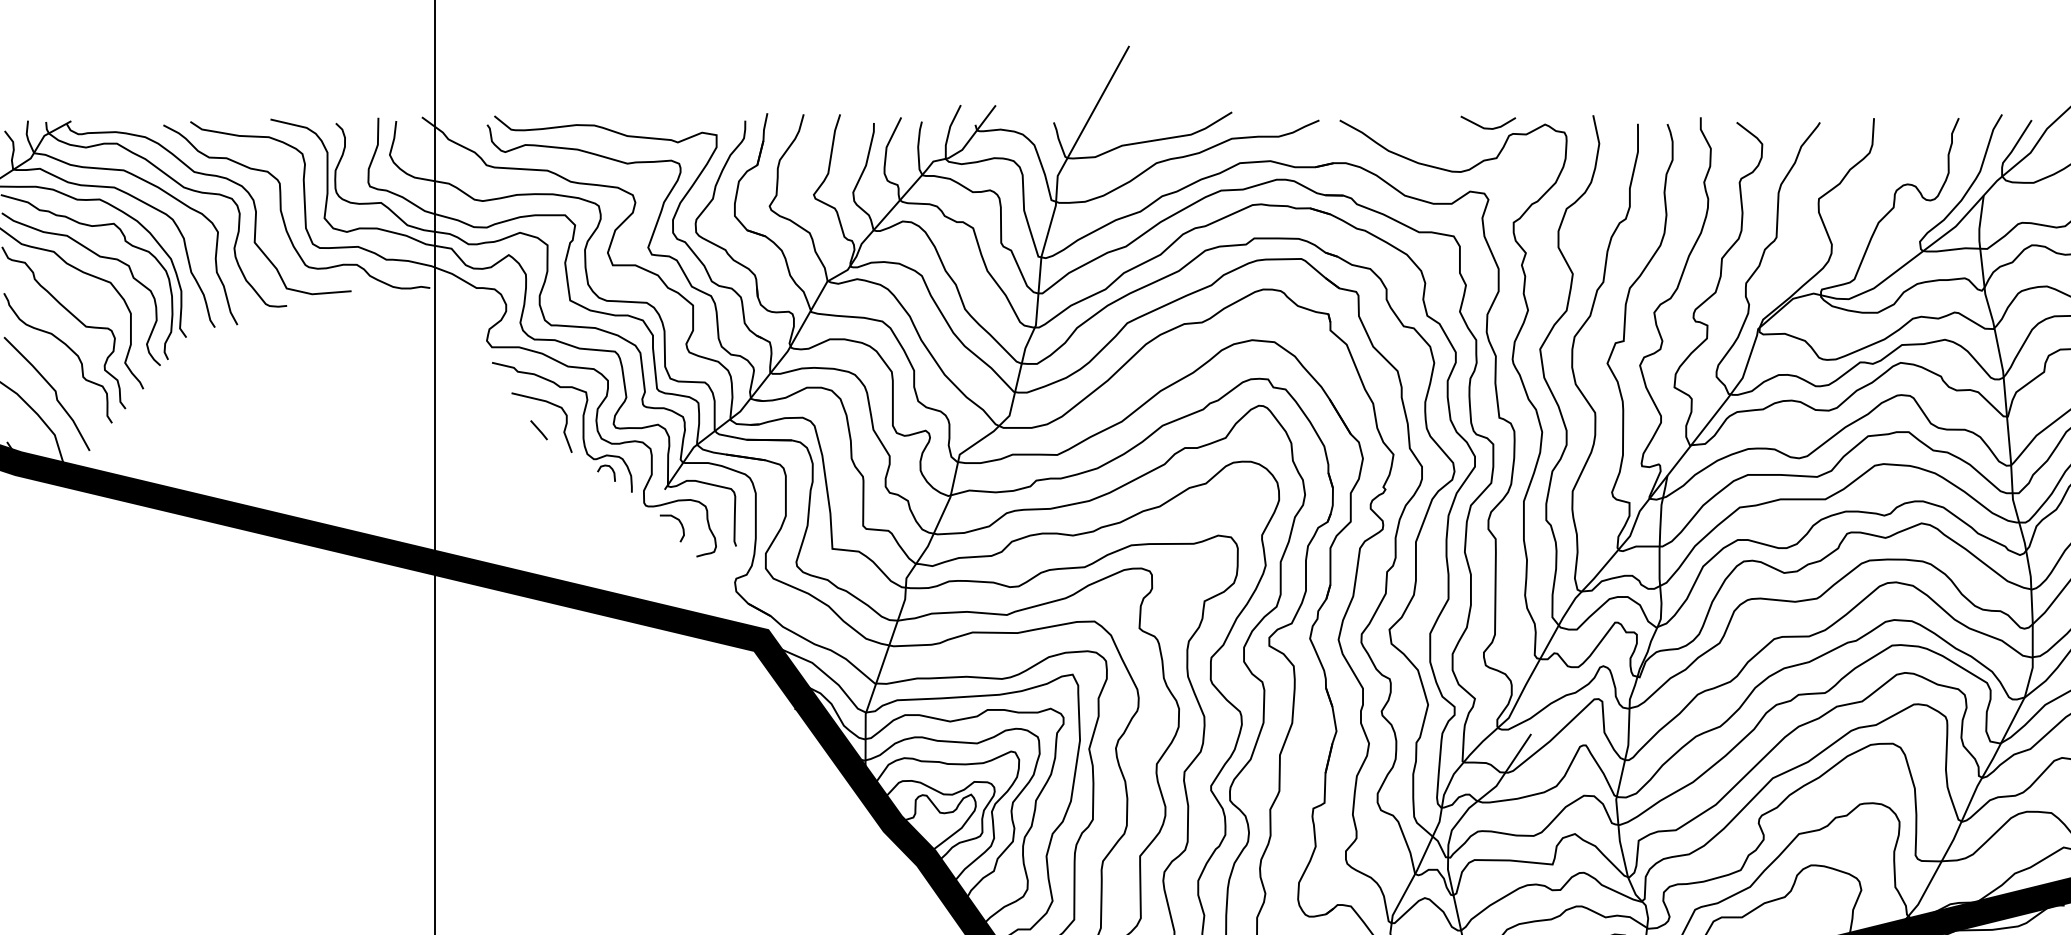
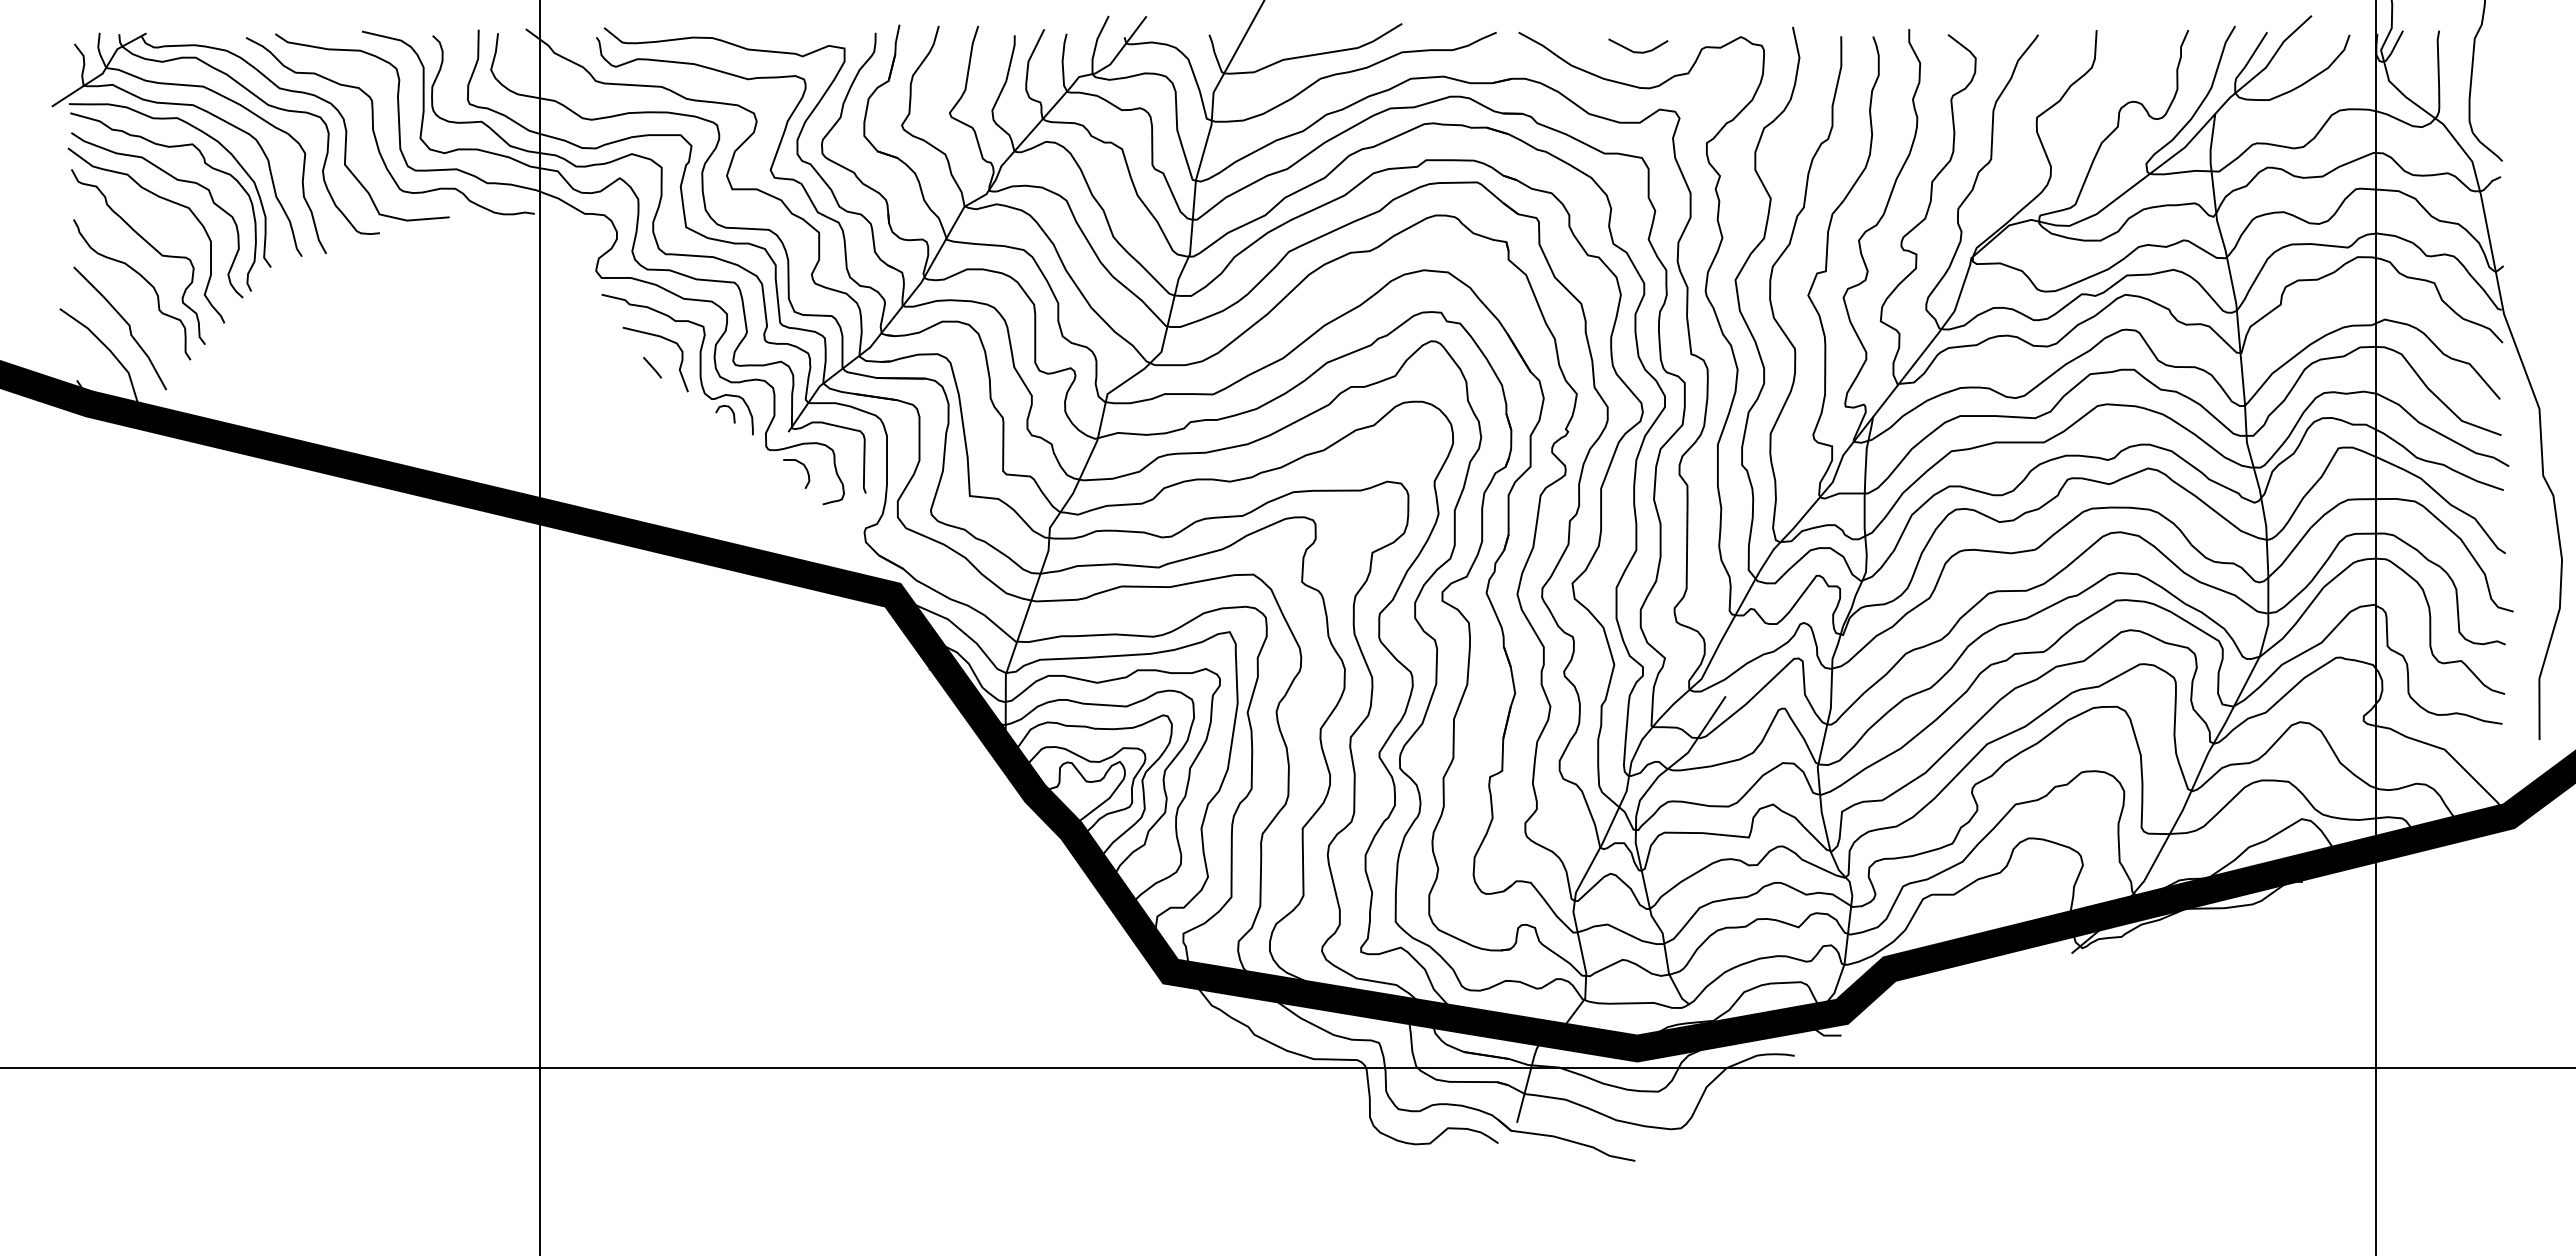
line: (1488, 127) -> (1638, 51), moved

